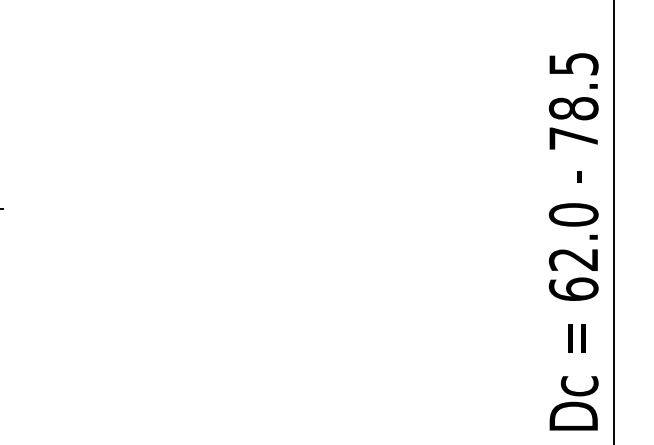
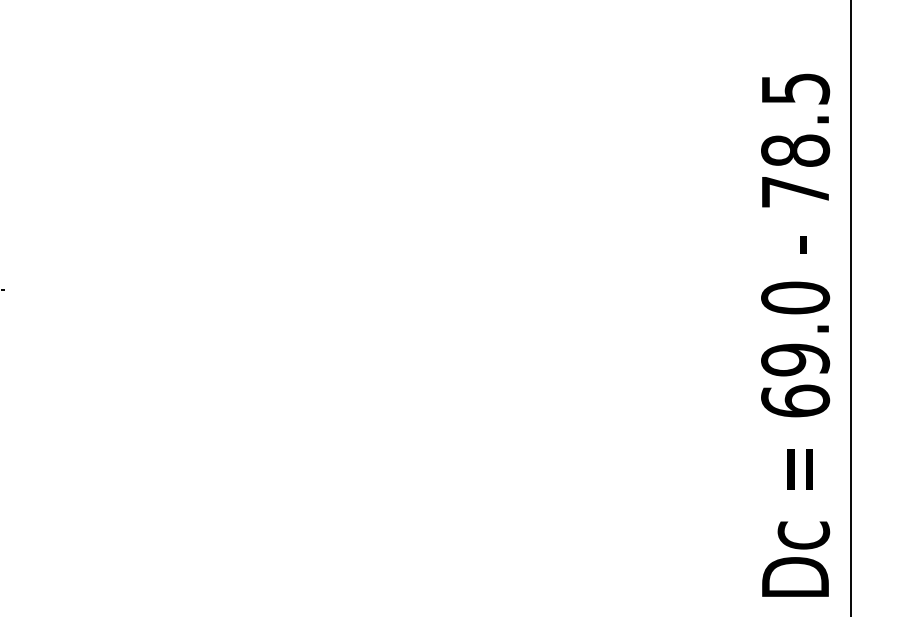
text: (573, 259) -> (795, 359), 62.0 -> 69.0

